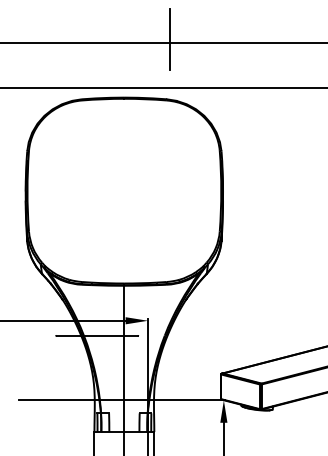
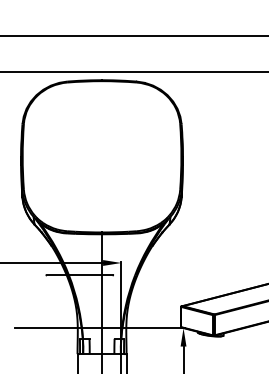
line: (169, 39) -> (139, 32), removed

